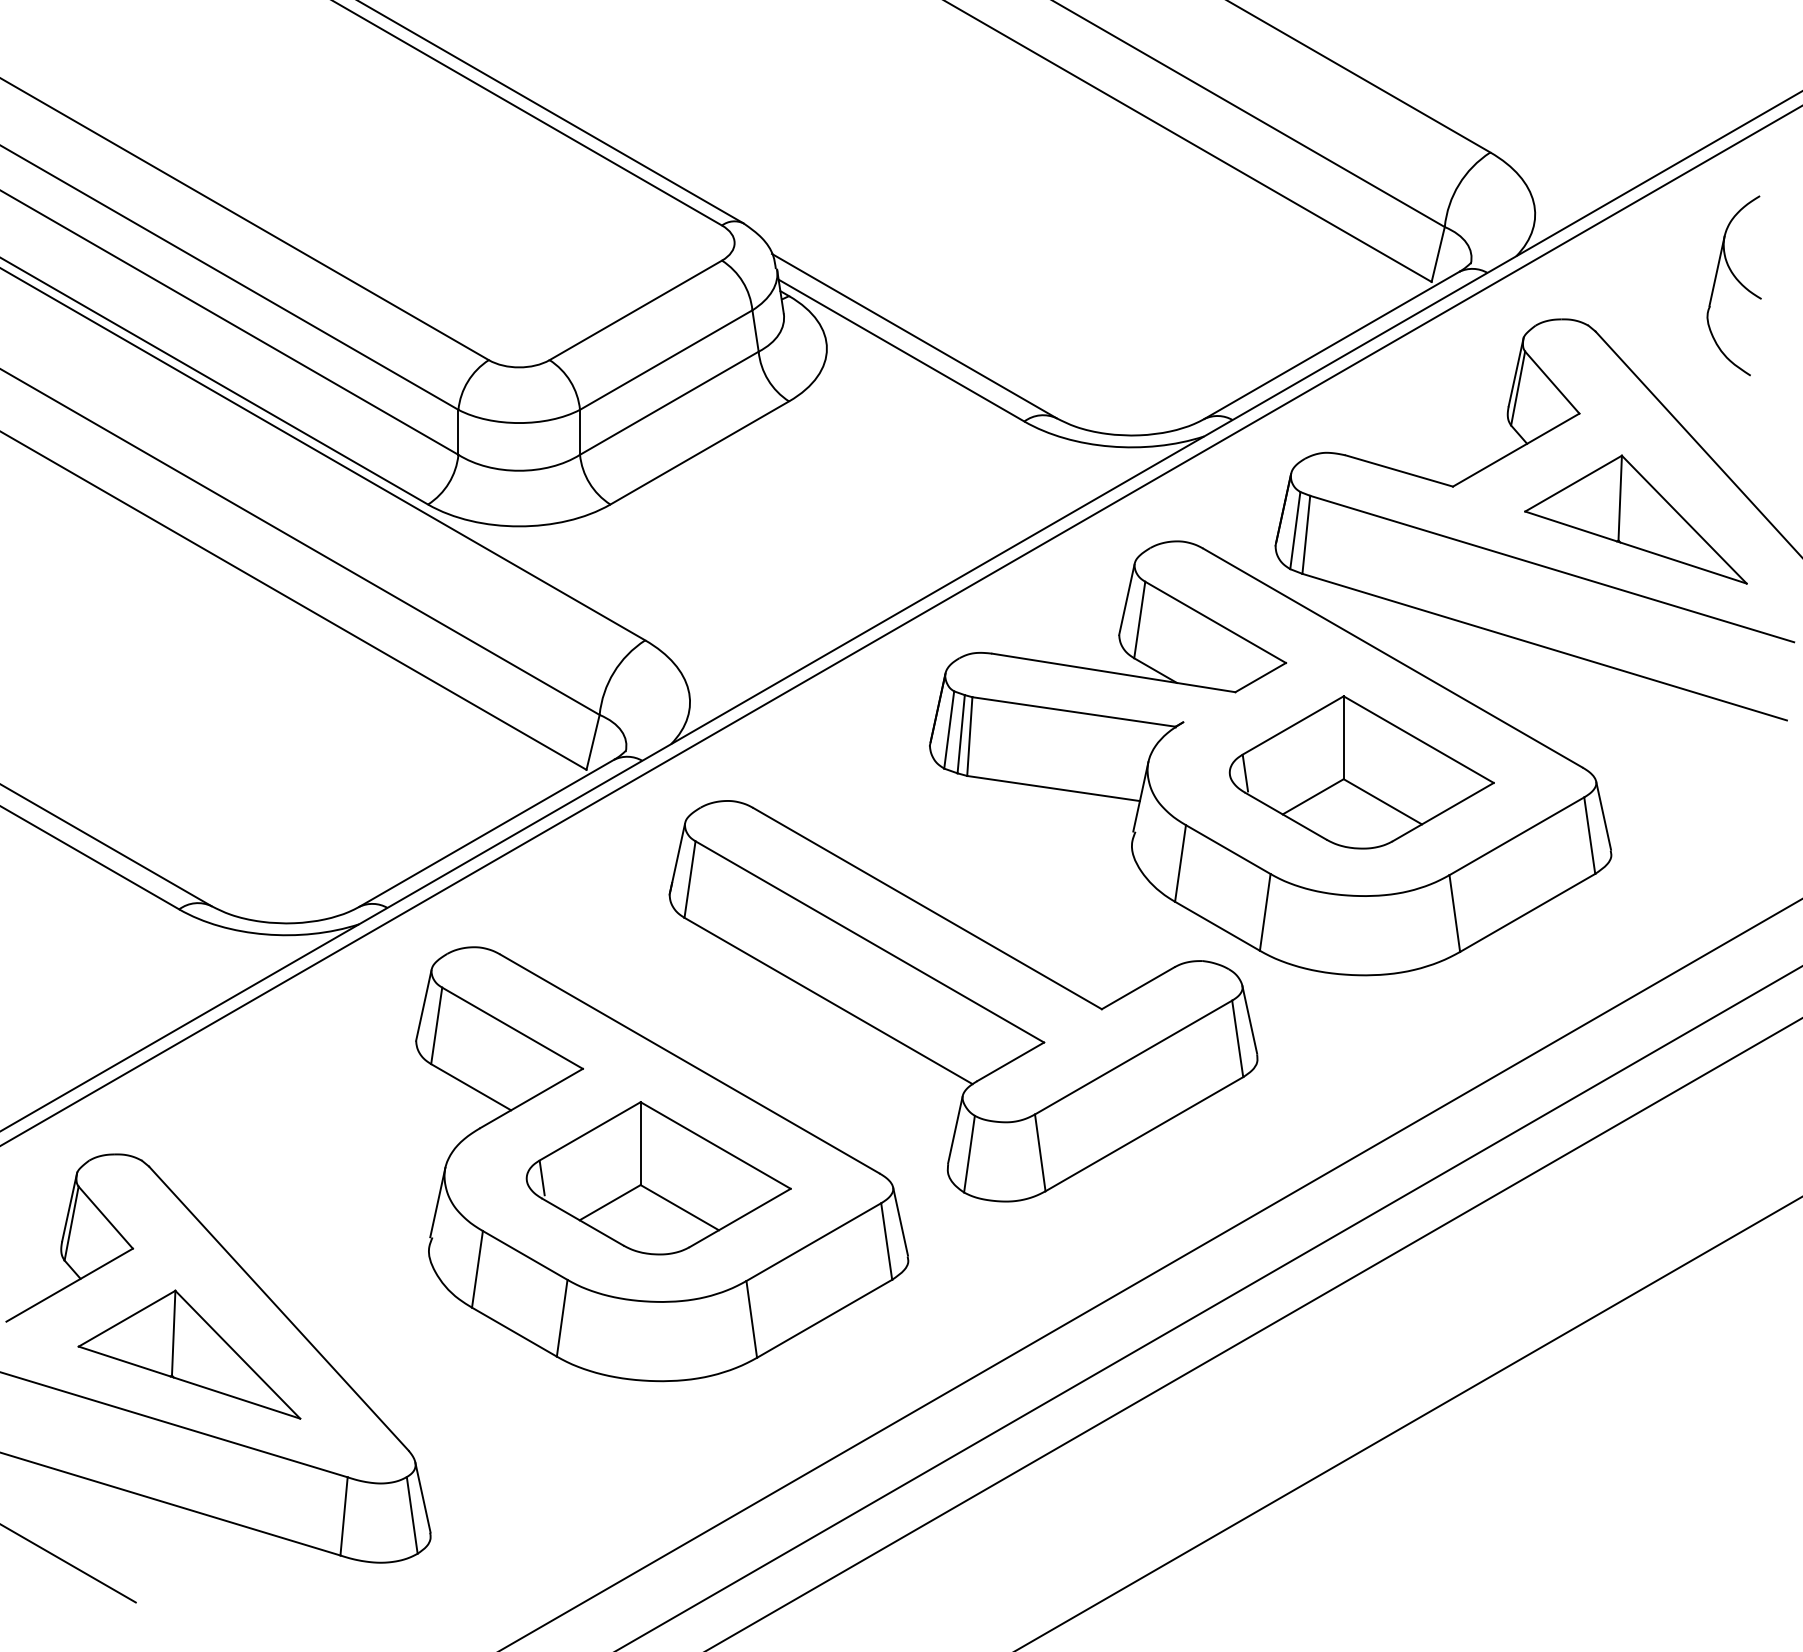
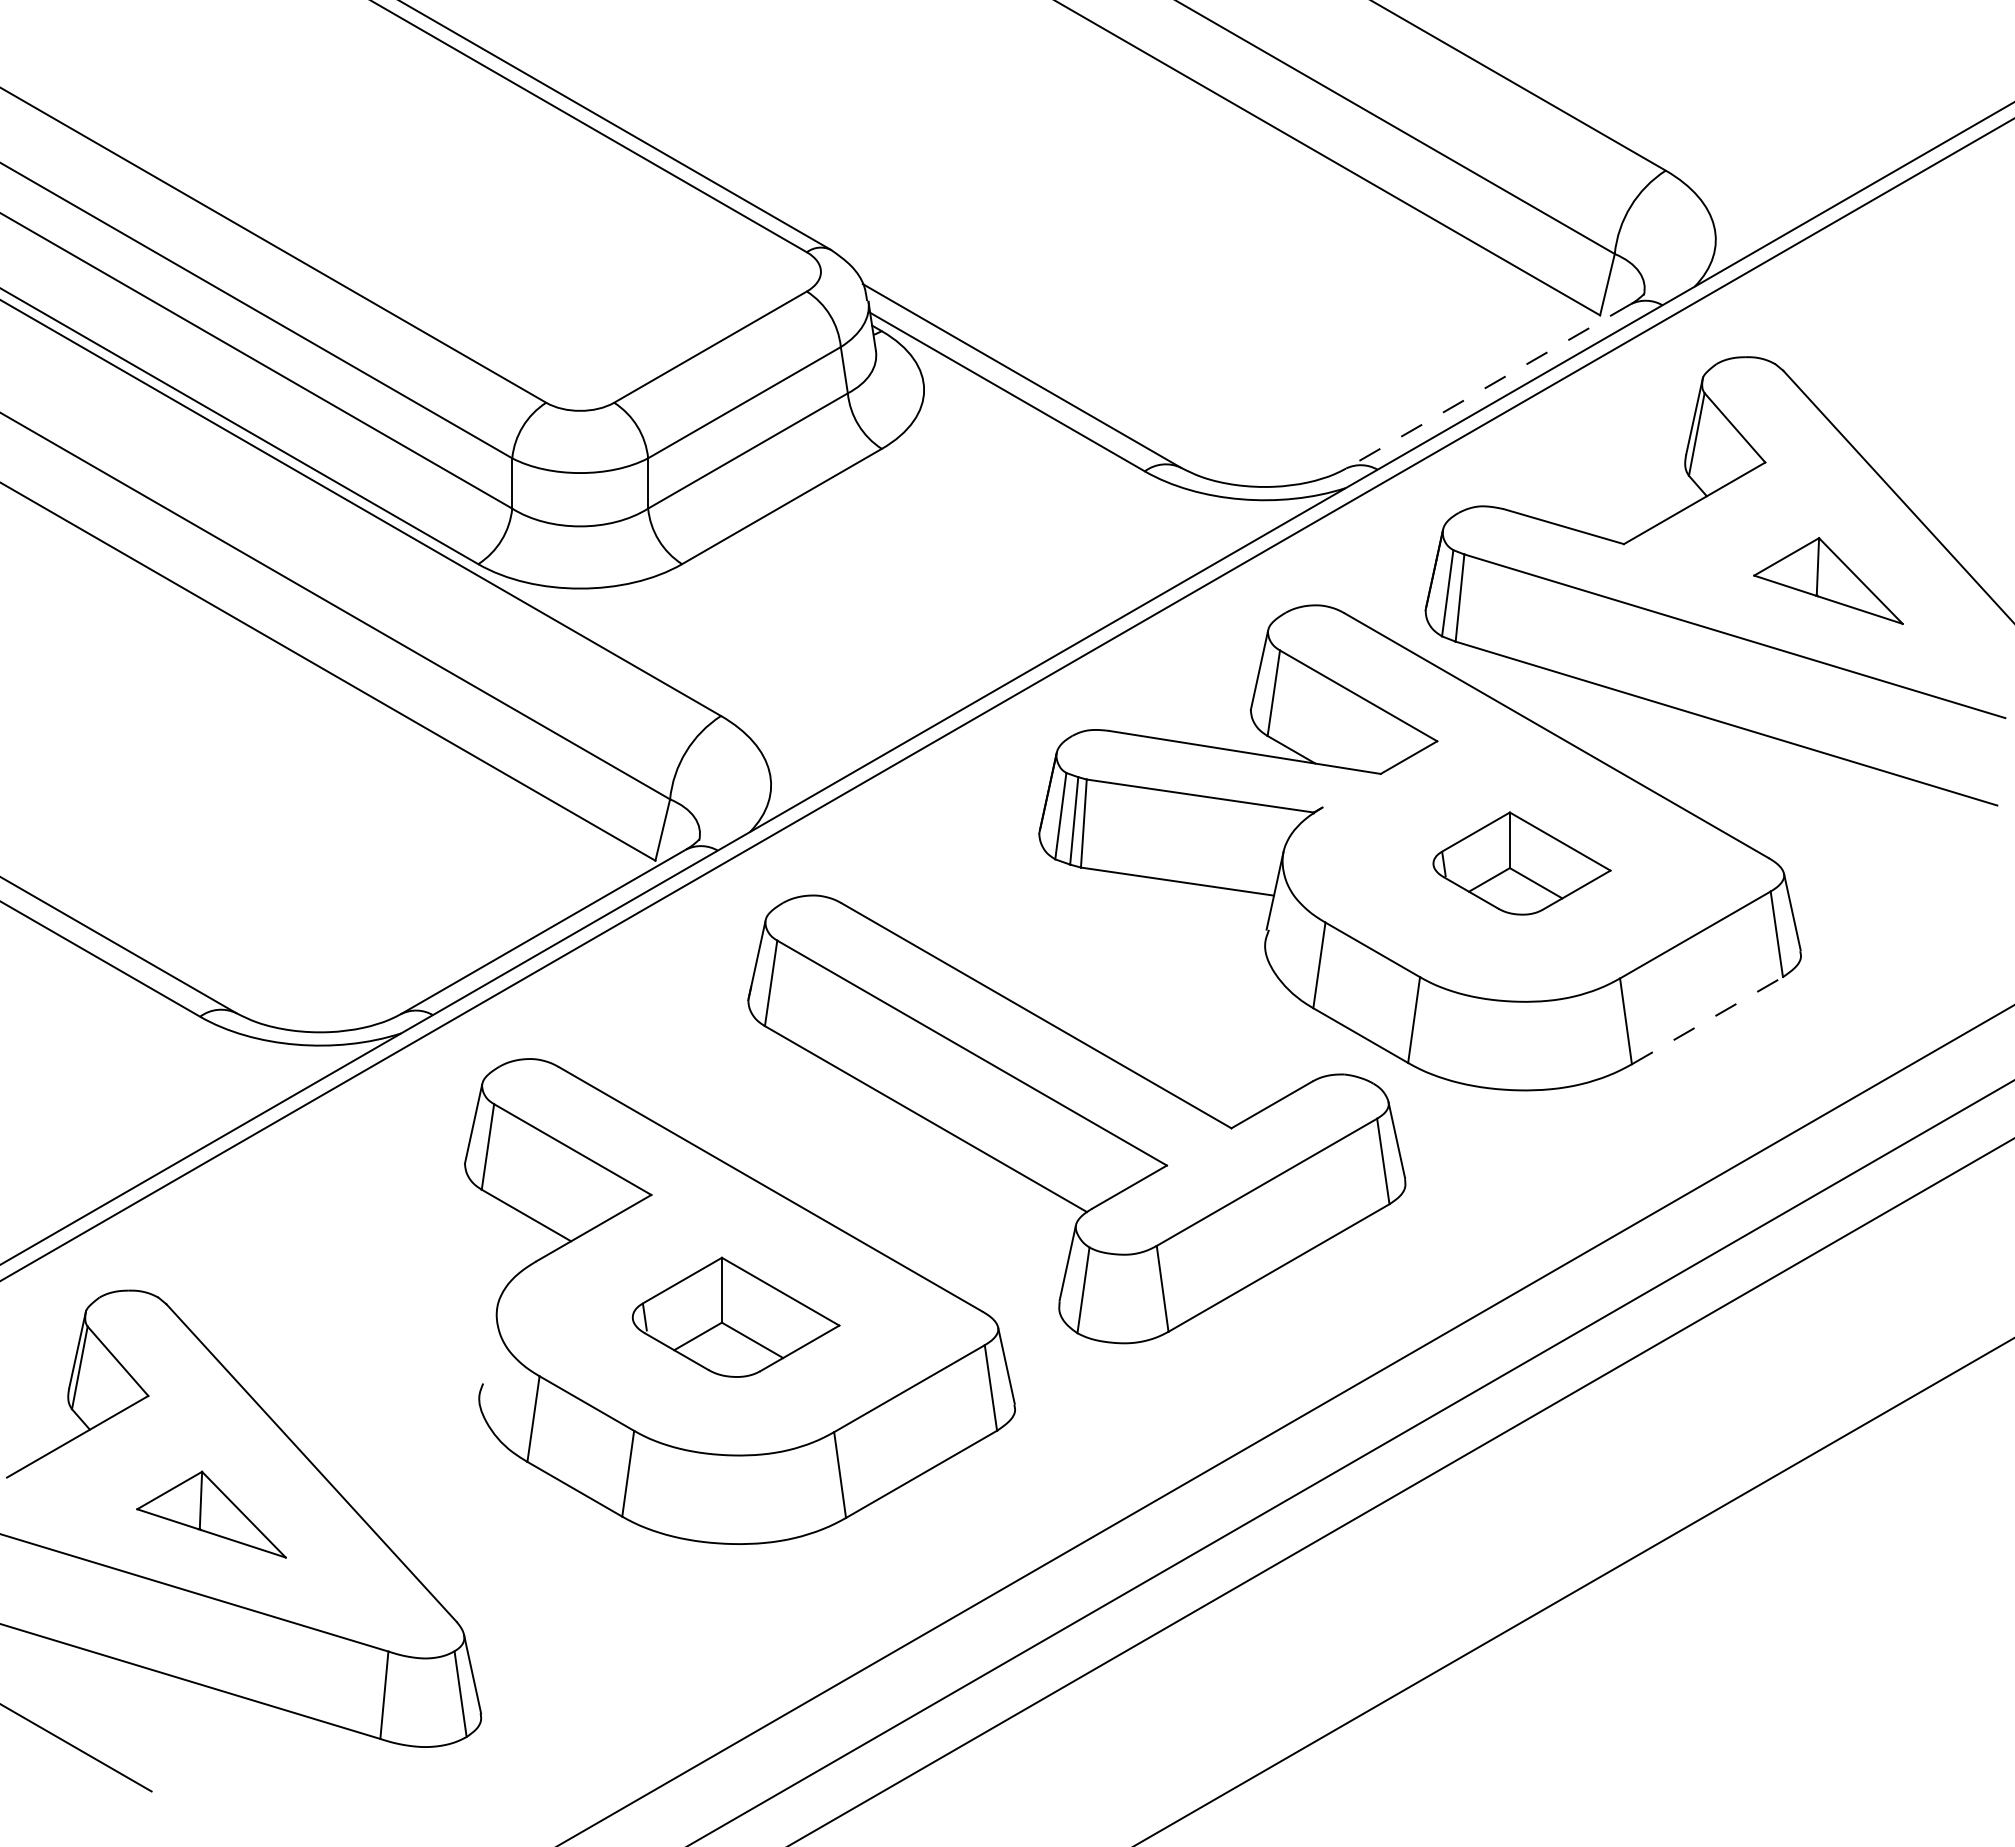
part: (1734, 285) -> (1938, 319), removed
line: (1331, 345) -> (1488, 386), solid -> dashed
part: (1635, 519) -> (1828, 580), size x0.6
part: (1361, 772) -> (1521, 863), size x0.6
line: (1527, 912) -> (1707, 1020), solid -> dashed
part: (658, 1178) -> (735, 1317), size x0.7
line: (437, 1202) -> (488, 1344), removed
part: (189, 1354) -> (211, 1514), size x0.6

